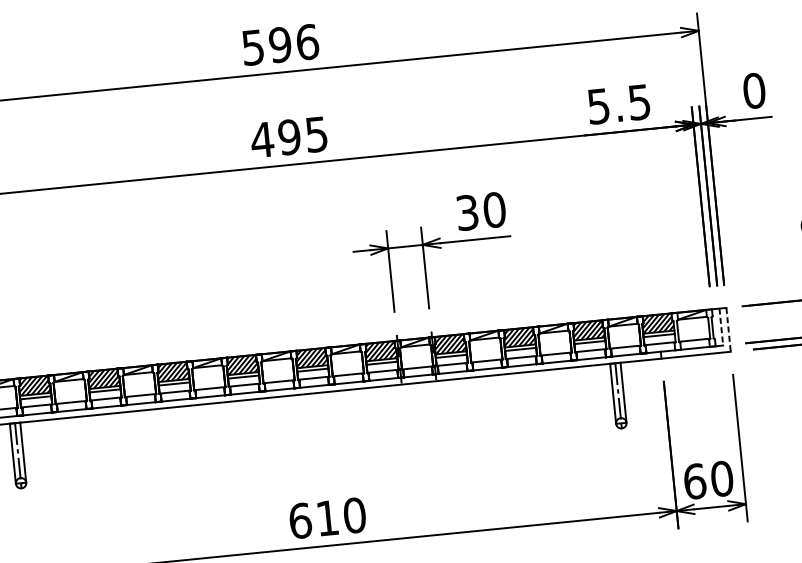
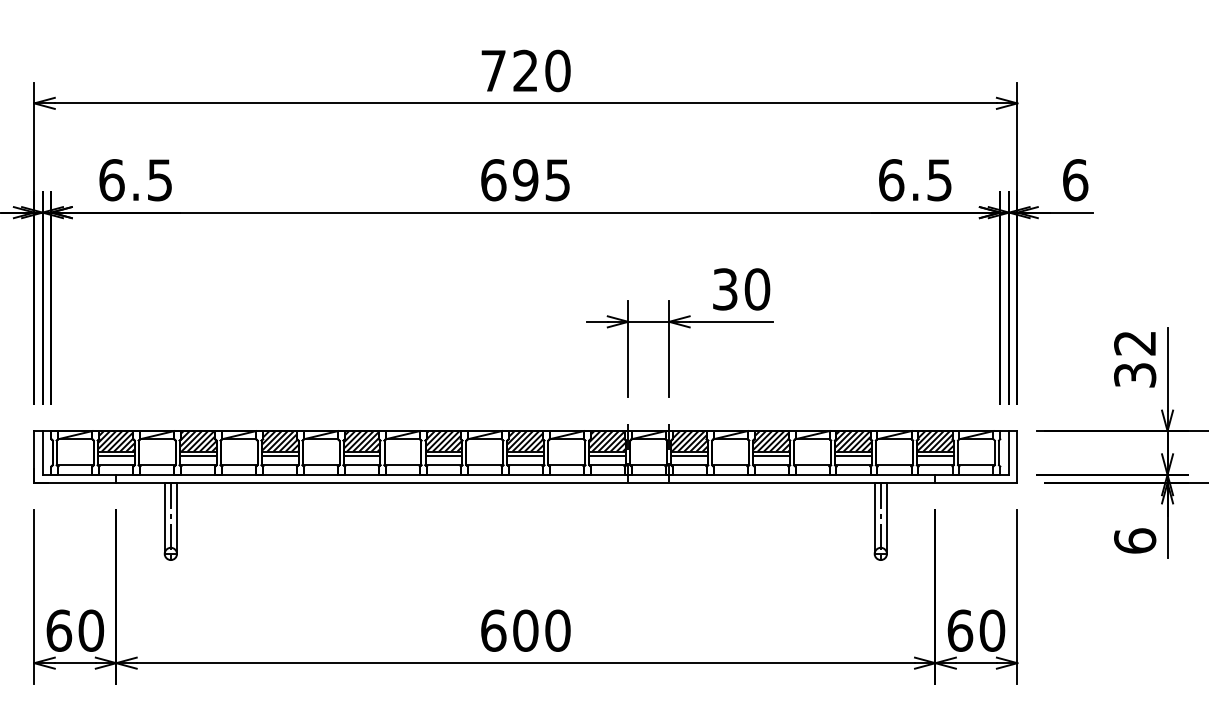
text: (280, 44) -> (525, 70), 596 -> 720
text: (754, 91) -> (1075, 180), 0 -> 6
text: (598, 106) -> (891, 180), 5.5 -> 6.5
text: (262, 140) -> (493, 180), 495 -> 695
line: (721, 326) -> (1009, 452), dashed -> solid
line: (728, 330) -> (1017, 457), dashed -> solid
text: (327, 518) -> (525, 630), 610 -> 600

